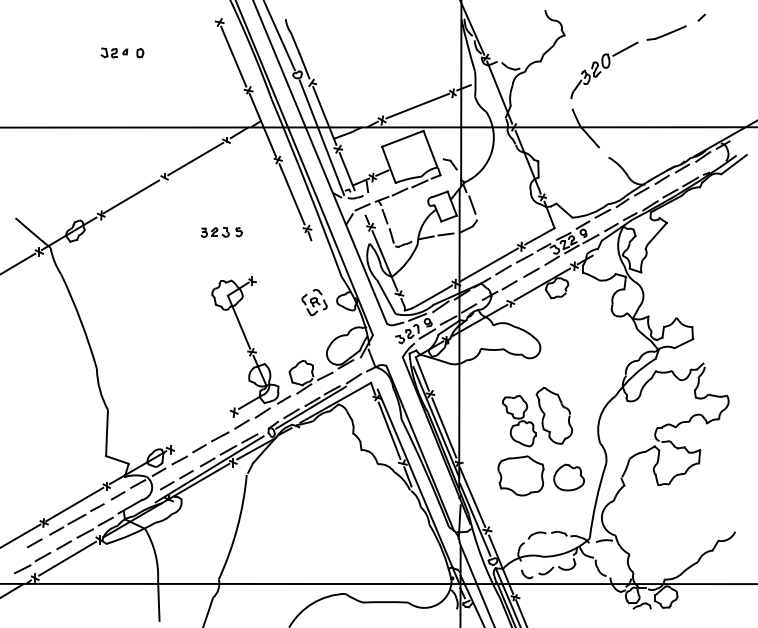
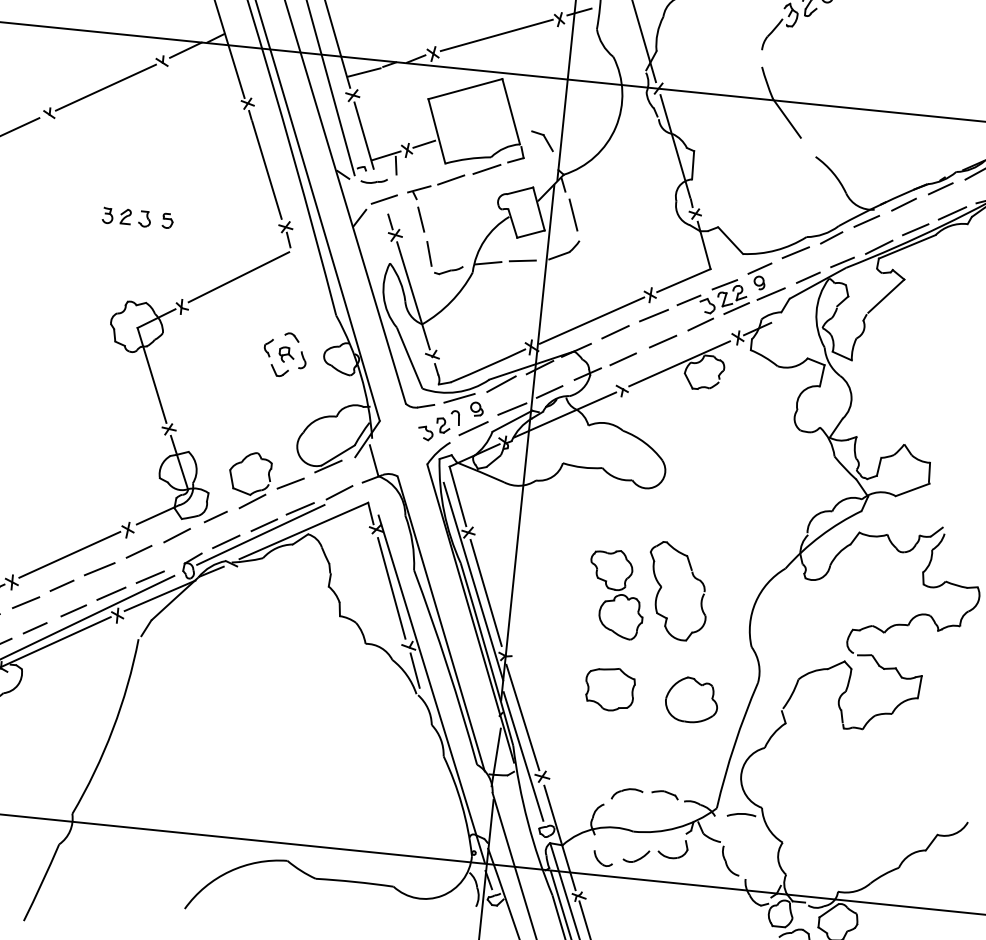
line: (282, 260) -> (237, 277), added
line: (201, 430) -> (68, 554), added
part: (521, 476) -> (610, 689), size x0.62

